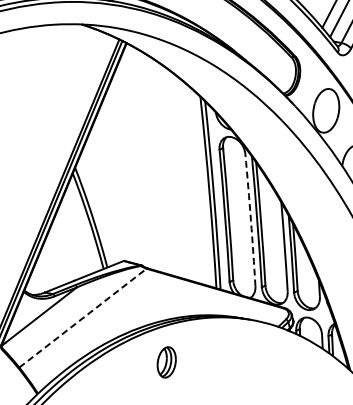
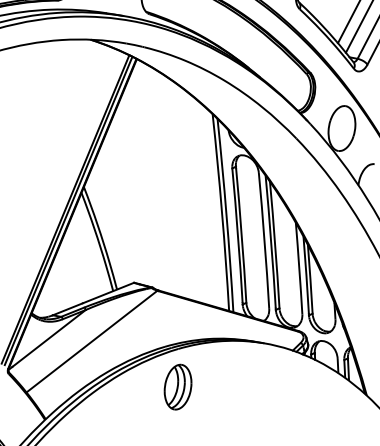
arc: (250, 219) -> (264, 240), dashed -> solid
line: (82, 318) -> (91, 341), dashed -> solid
part: (166, 361) -> (177, 386), size x1.43

